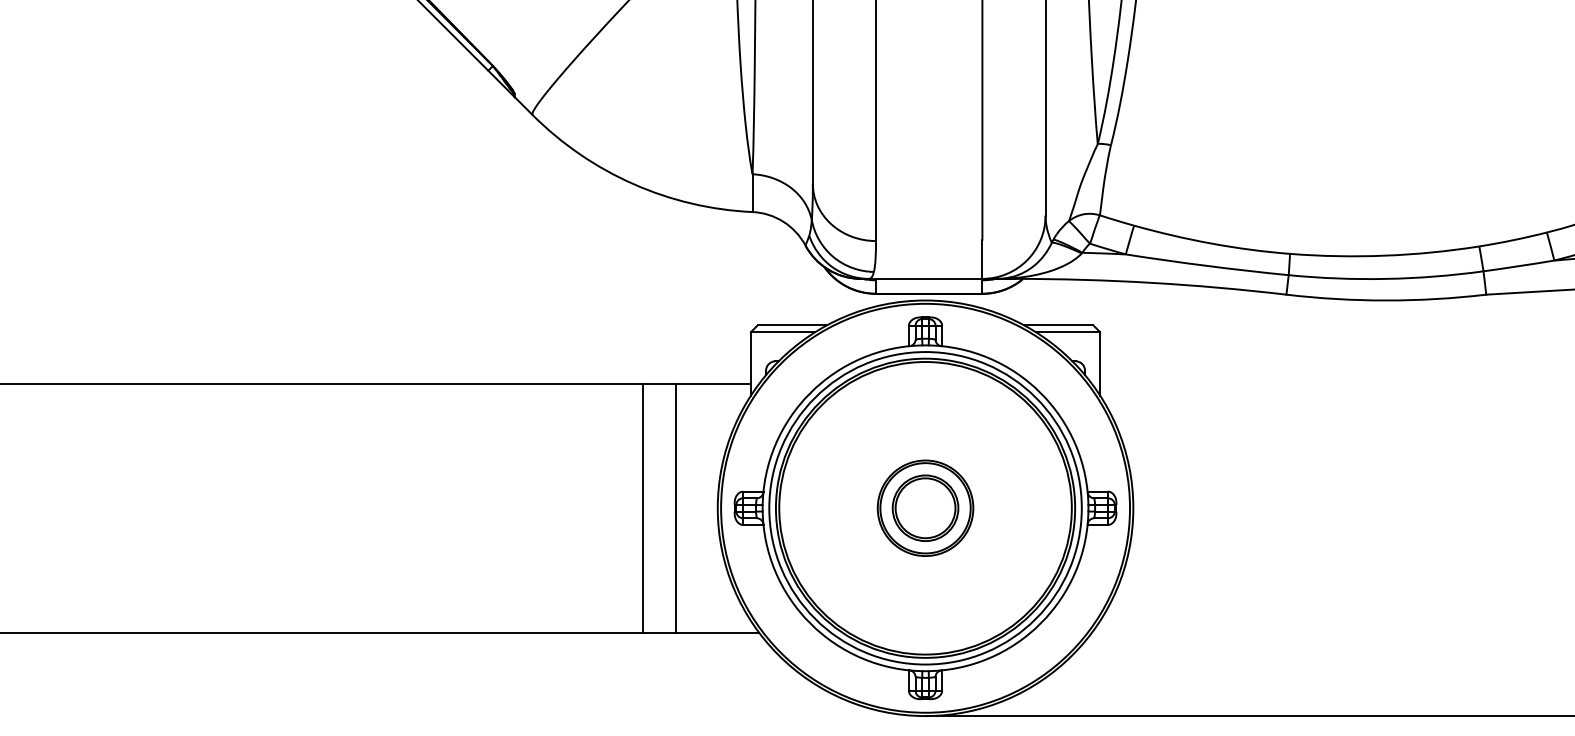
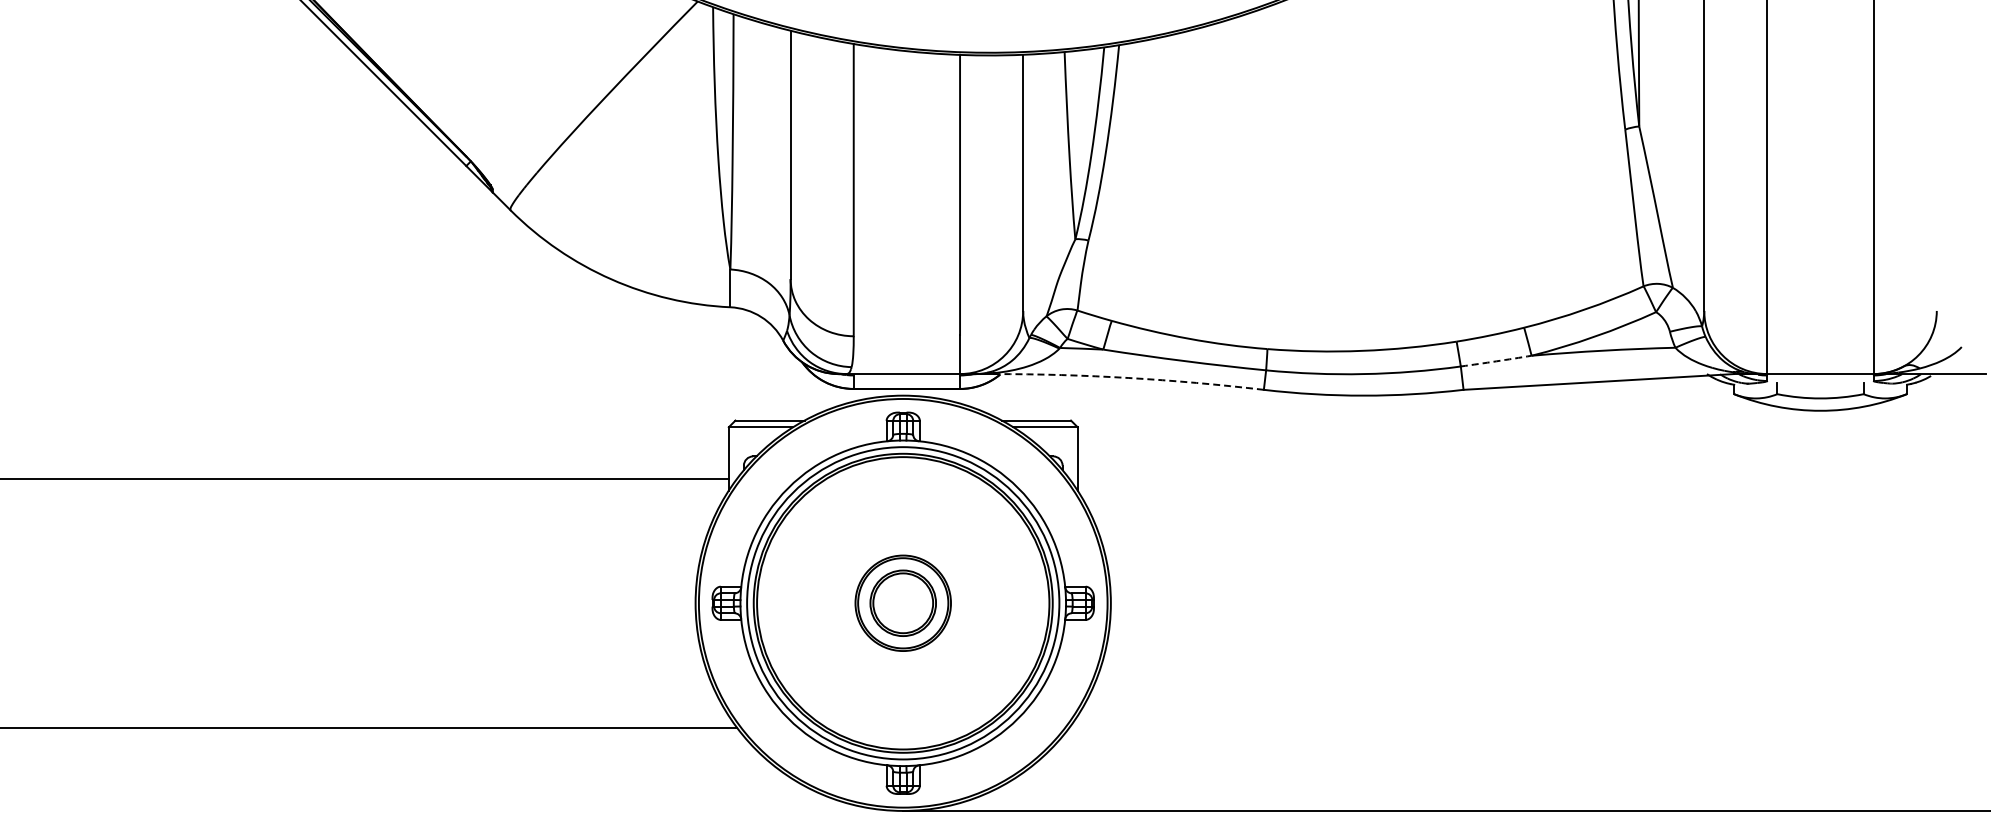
arc: (1519, 266) -> (1496, 361), solid -> dashed
arc: (1150, 283) -> (1128, 378), solid -> dashed
line: (642, 507) -> (620, 602), removed
line: (676, 507) -> (654, 602), removed

